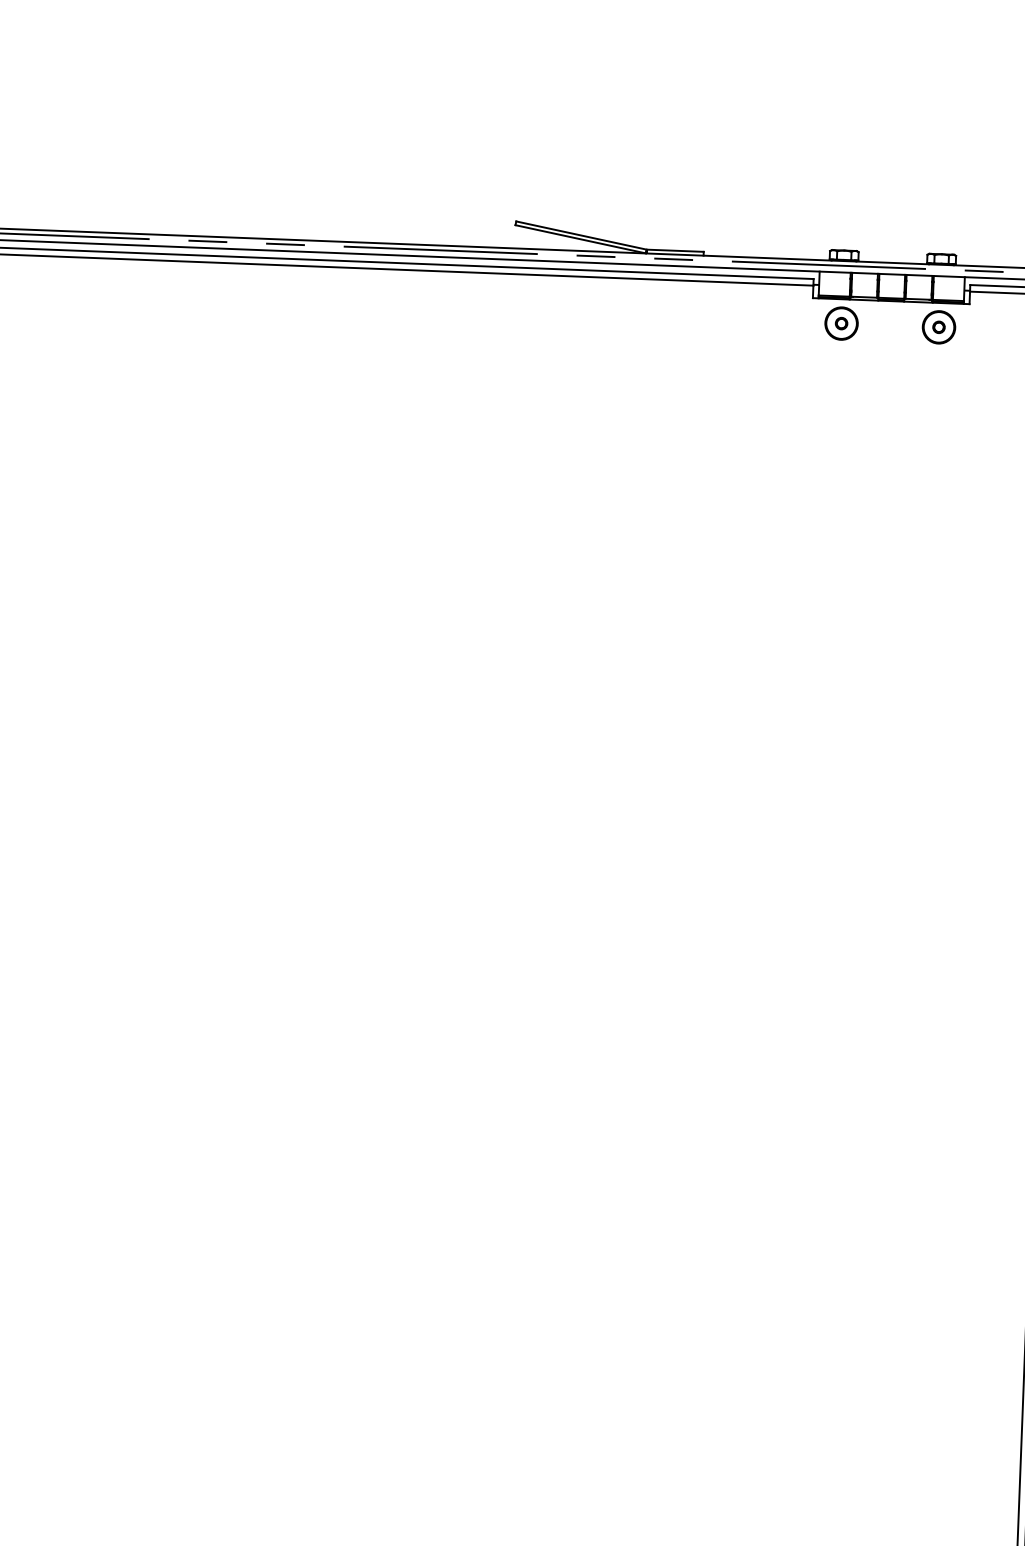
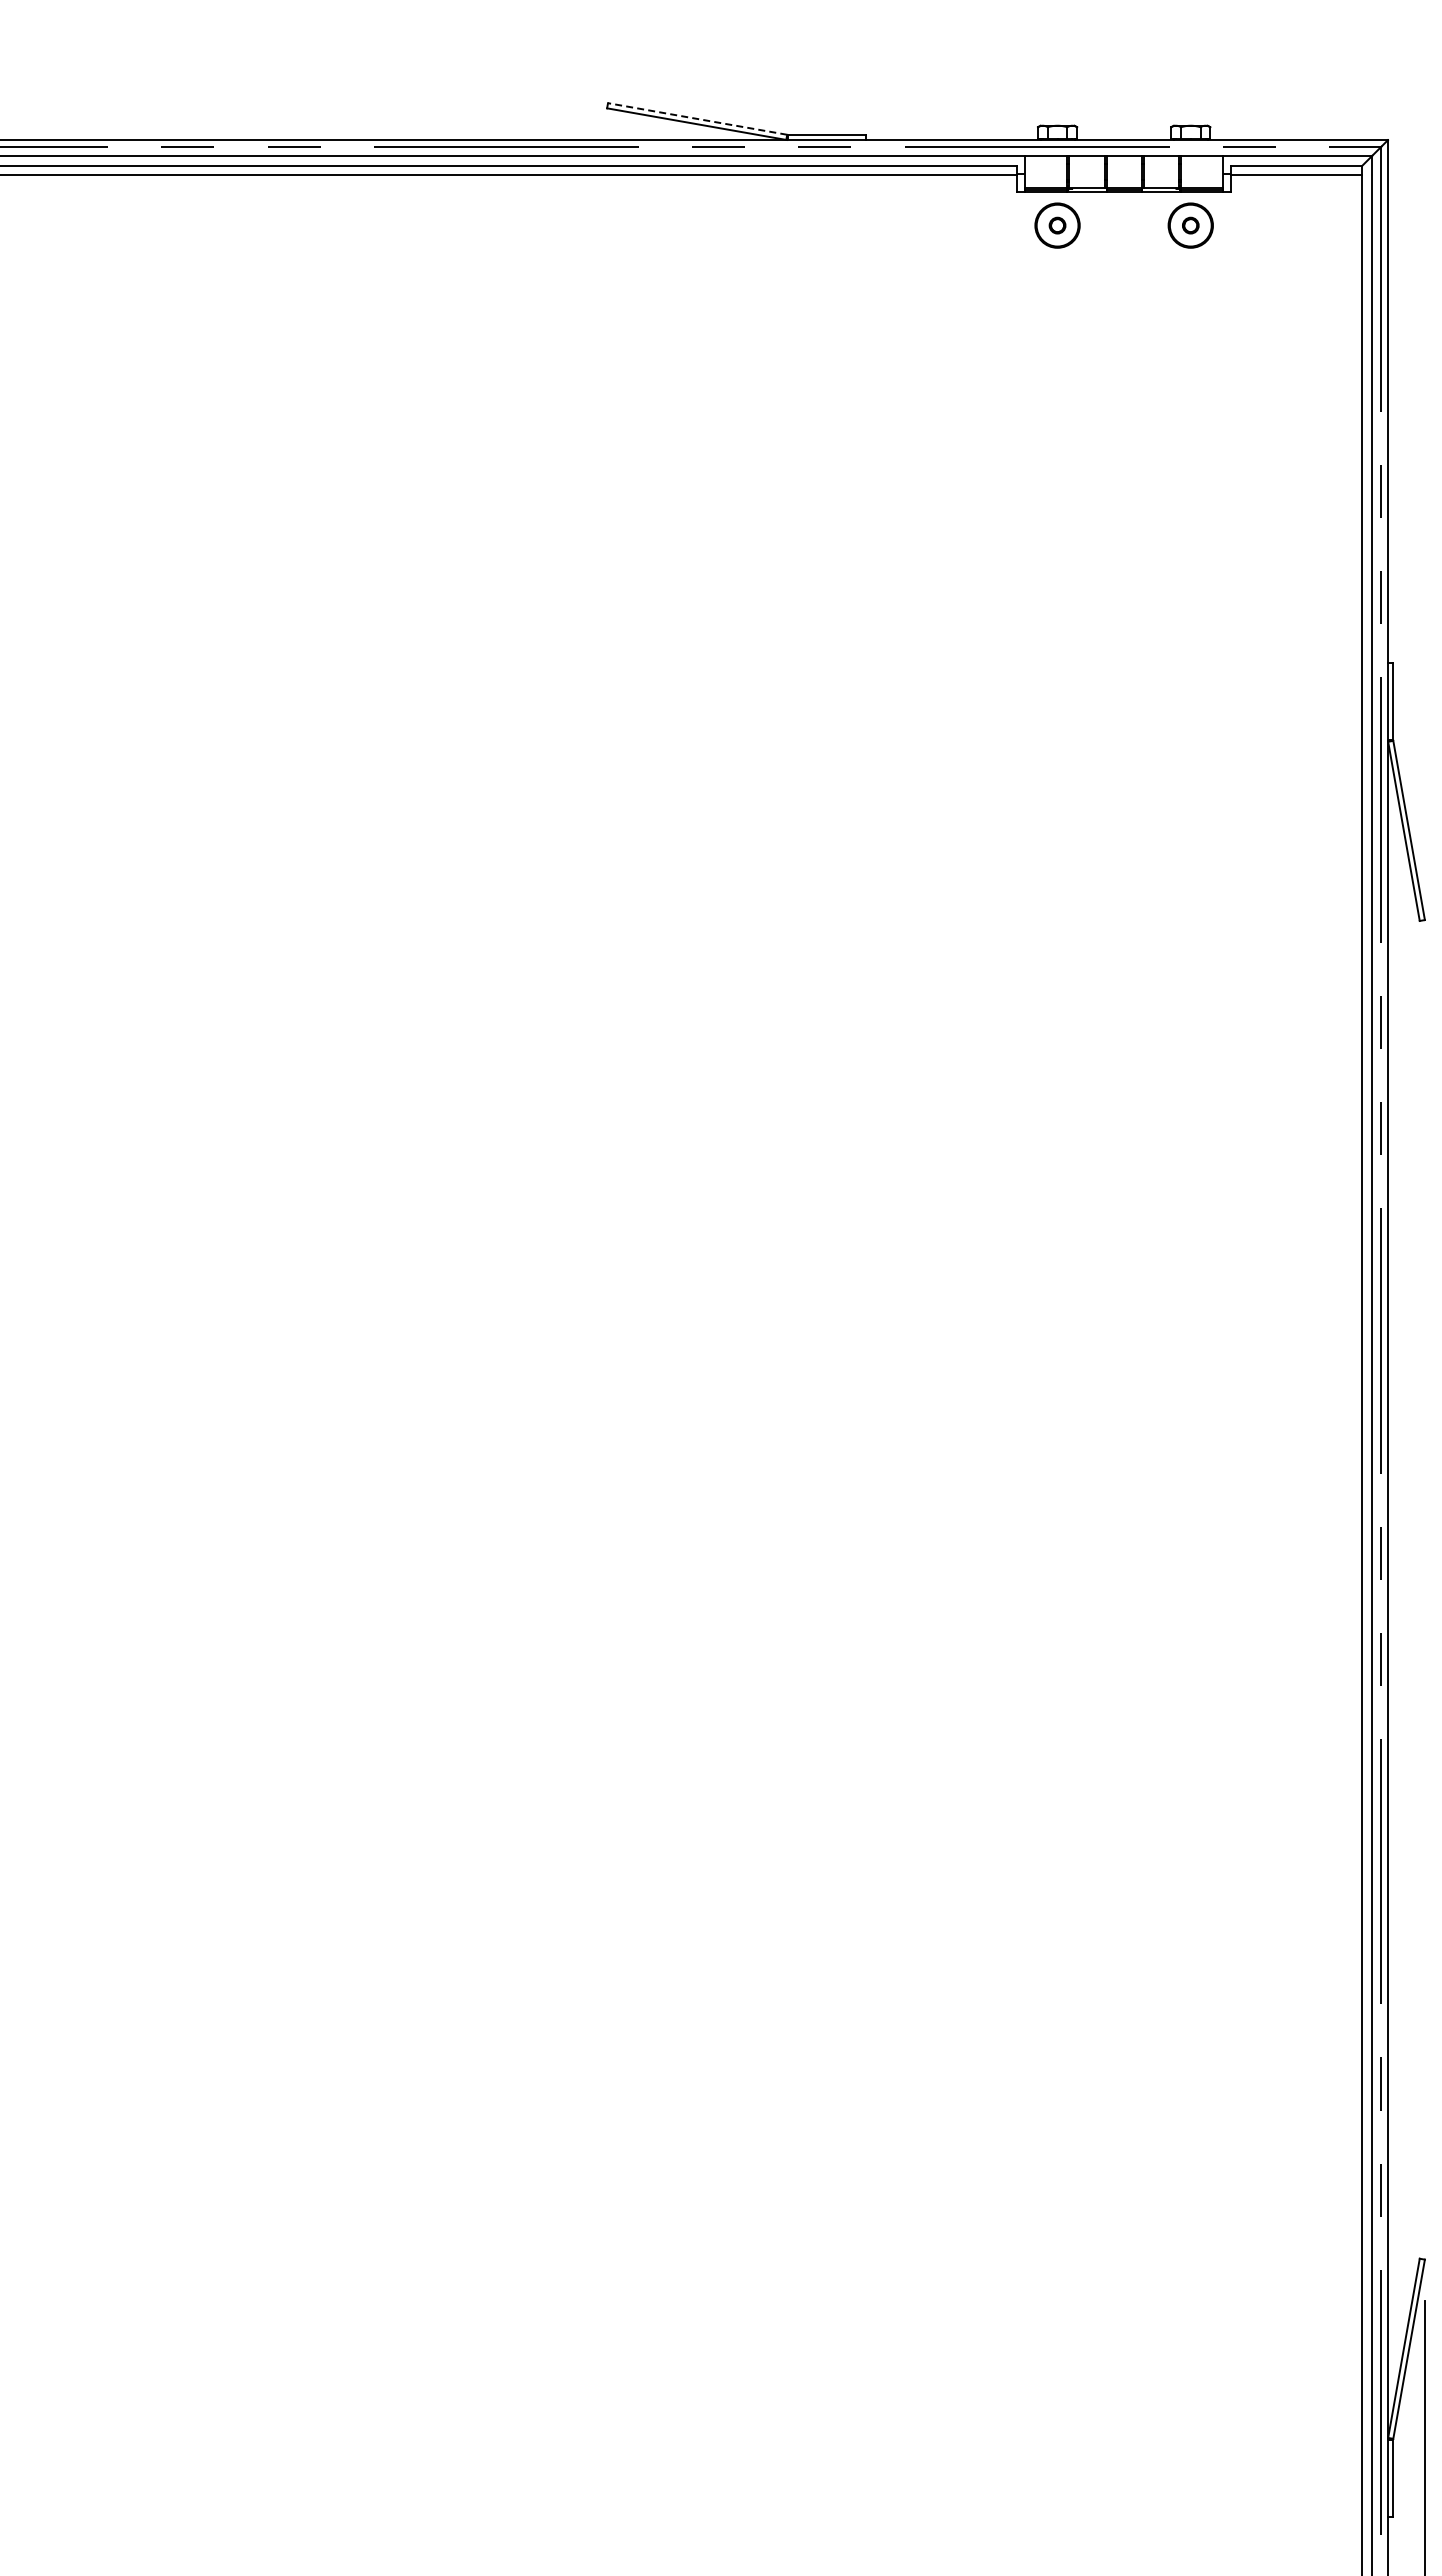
line: (581, 235) -> (697, 119), solid -> dashed

